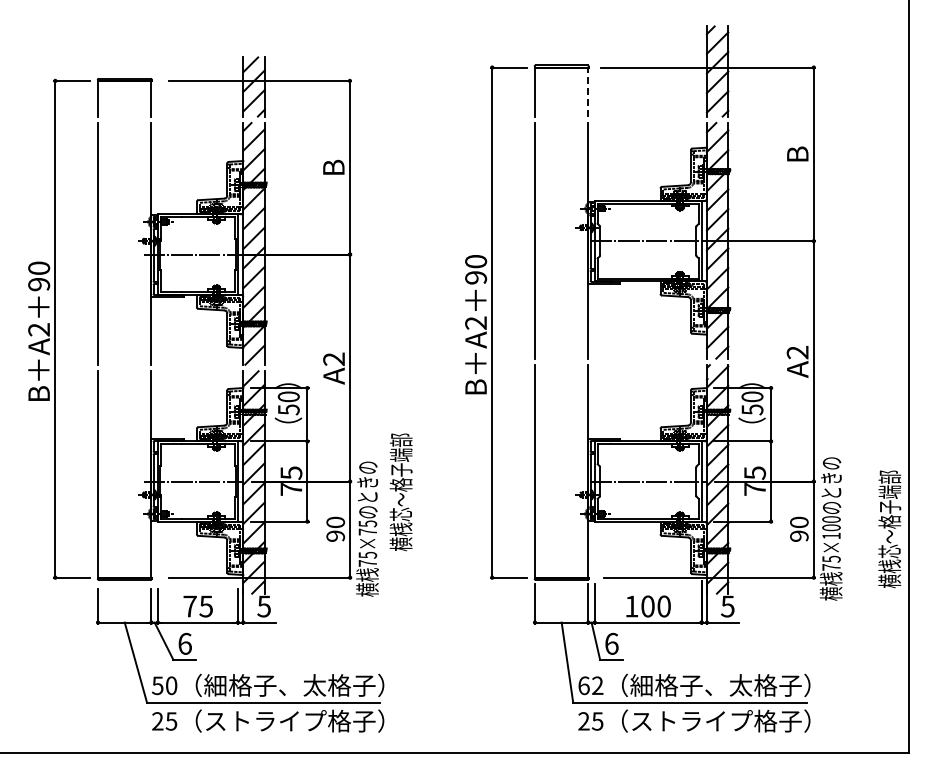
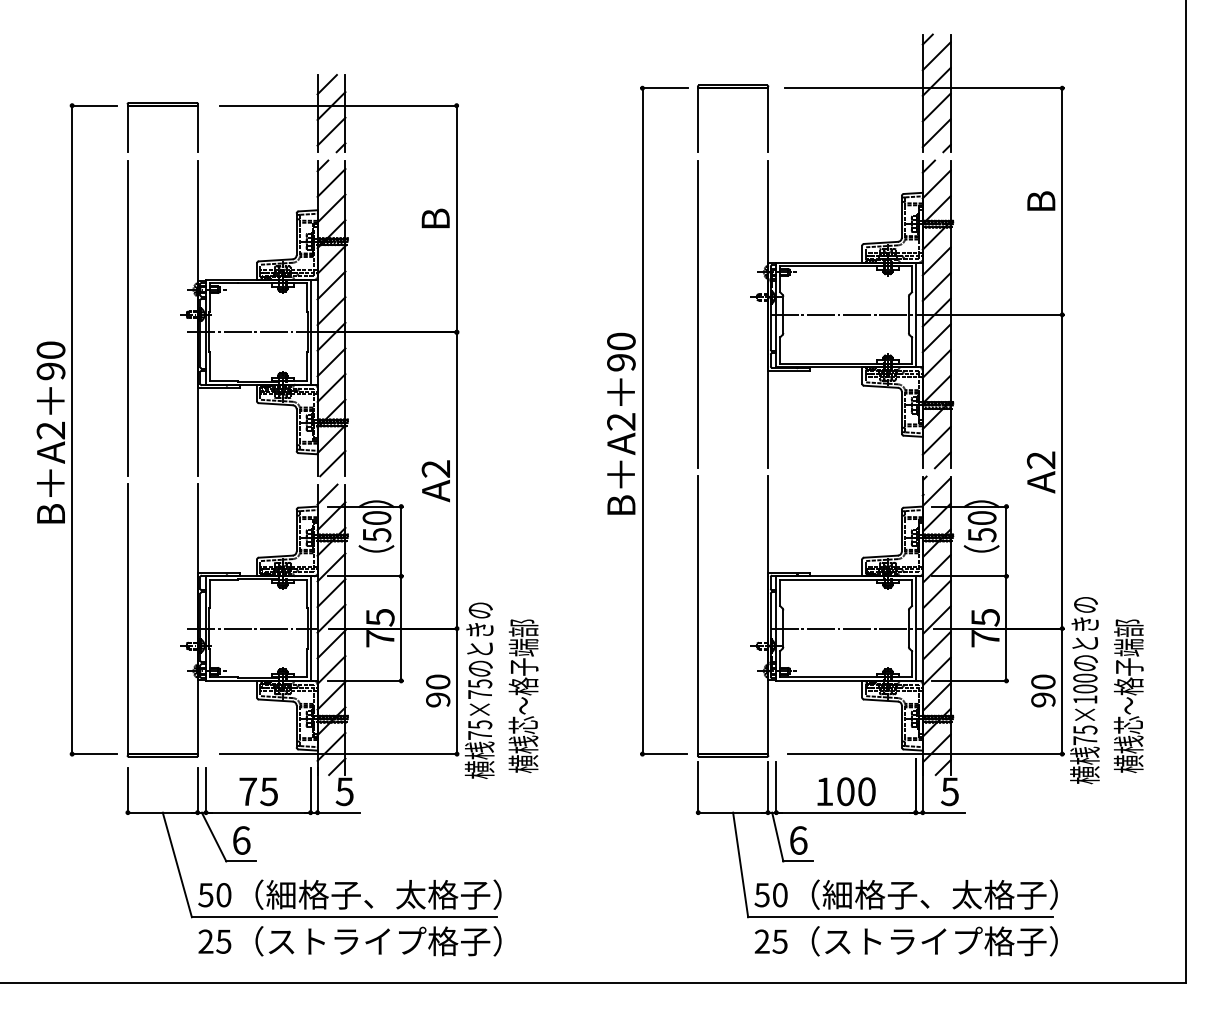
line: (588, 91) -> (768, 119), dashed -> solid
text: (400, 492) -> (522, 696), moved
text: (889, 529) -> (1128, 696), moved
text: (590, 685) -> (770, 894), 62 -> 50

